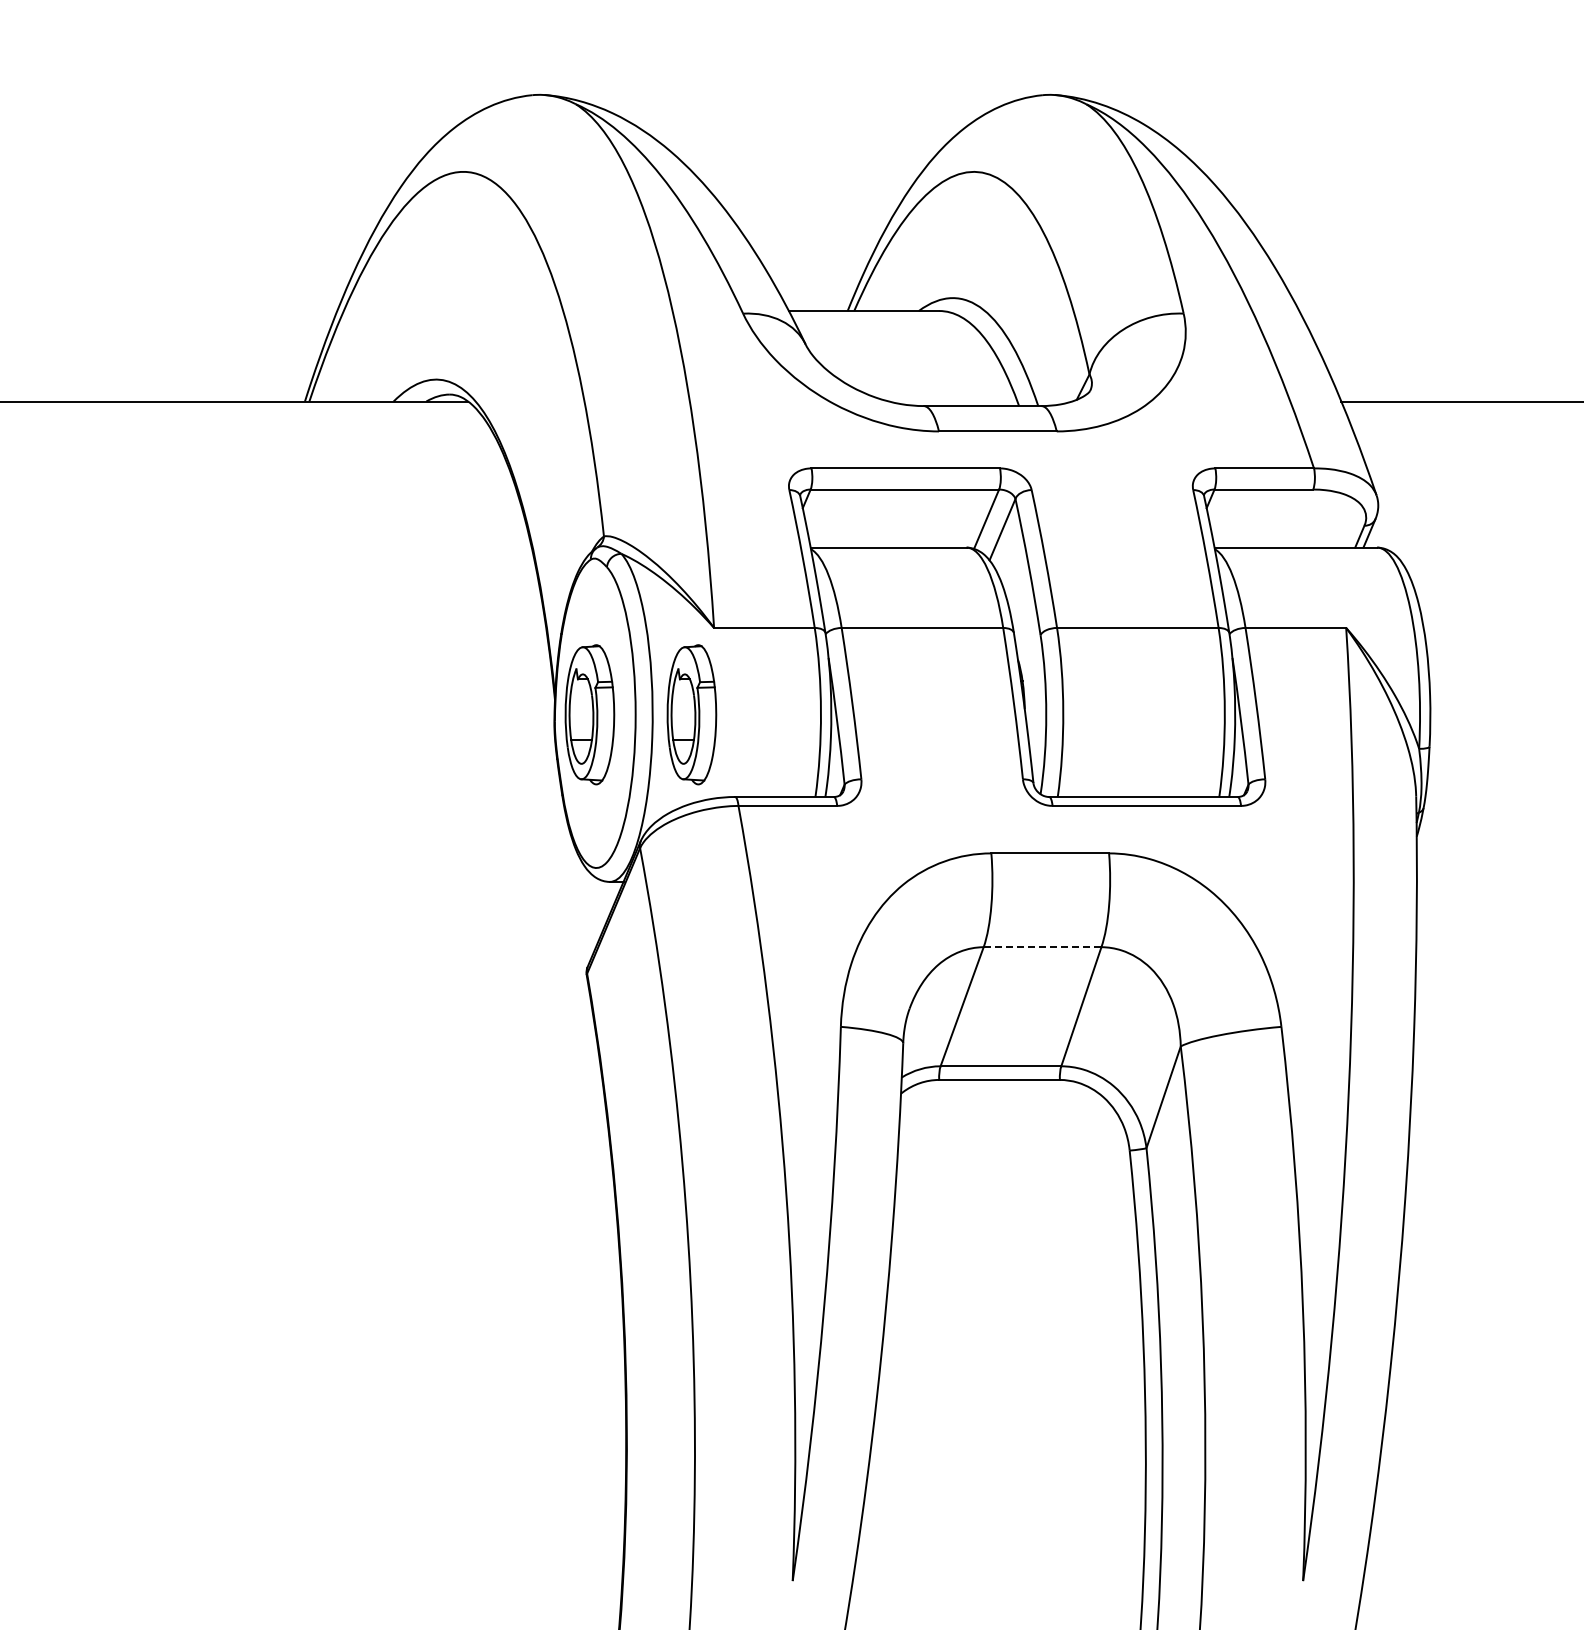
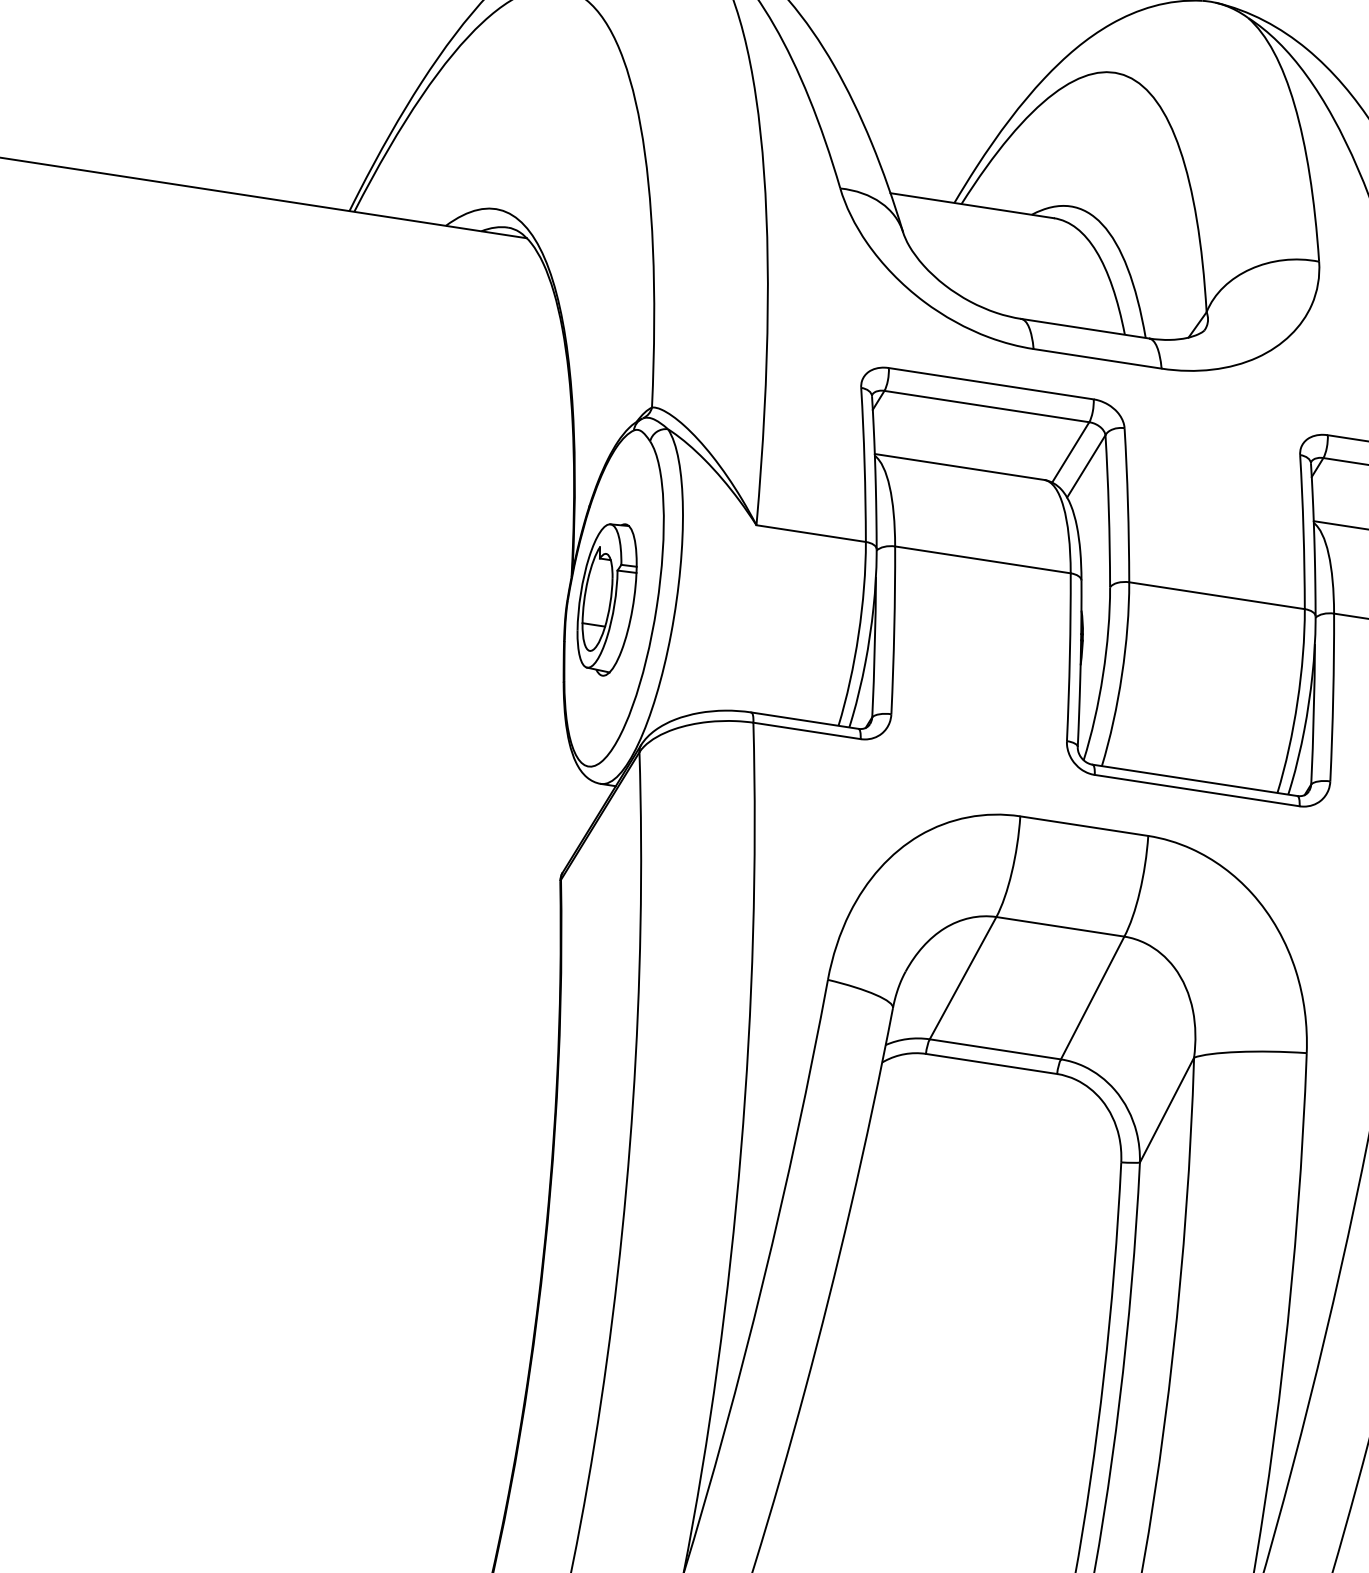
part: (691, 714) -> (717, 615), removed
line: (1042, 947) -> (1060, 927), dashed -> solid

